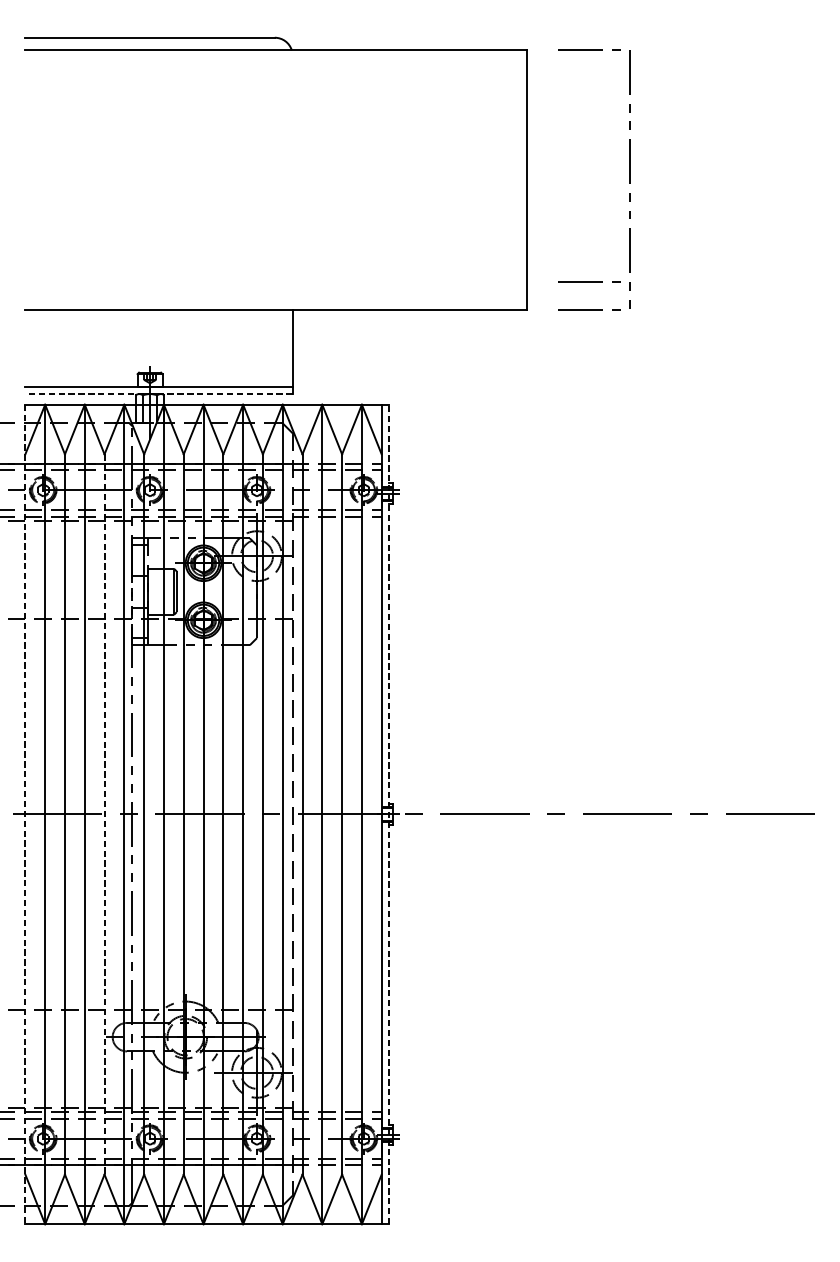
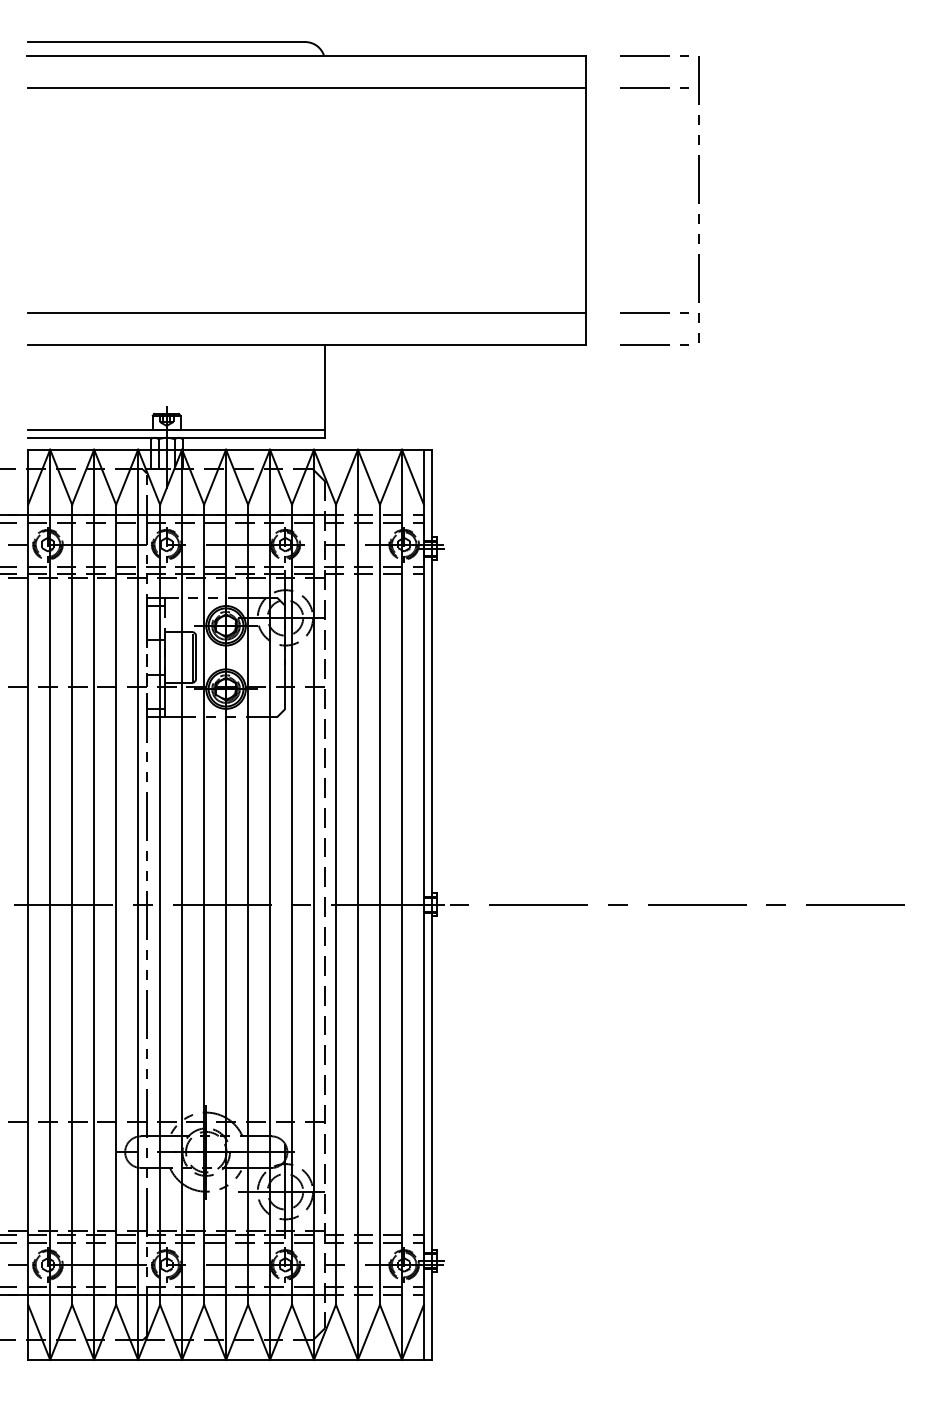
line: (275, 78) -> (306, 87), added
line: (589, 78) -> (654, 87), added
line: (275, 282) -> (306, 313), added
line: (158, 393) -> (176, 437), dashed -> solid
line: (104, 814) -> (116, 904), dashed -> solid
line: (388, 814) -> (431, 904), dashed -> solid
line: (25, 815) -> (28, 905), dashed -> solid

